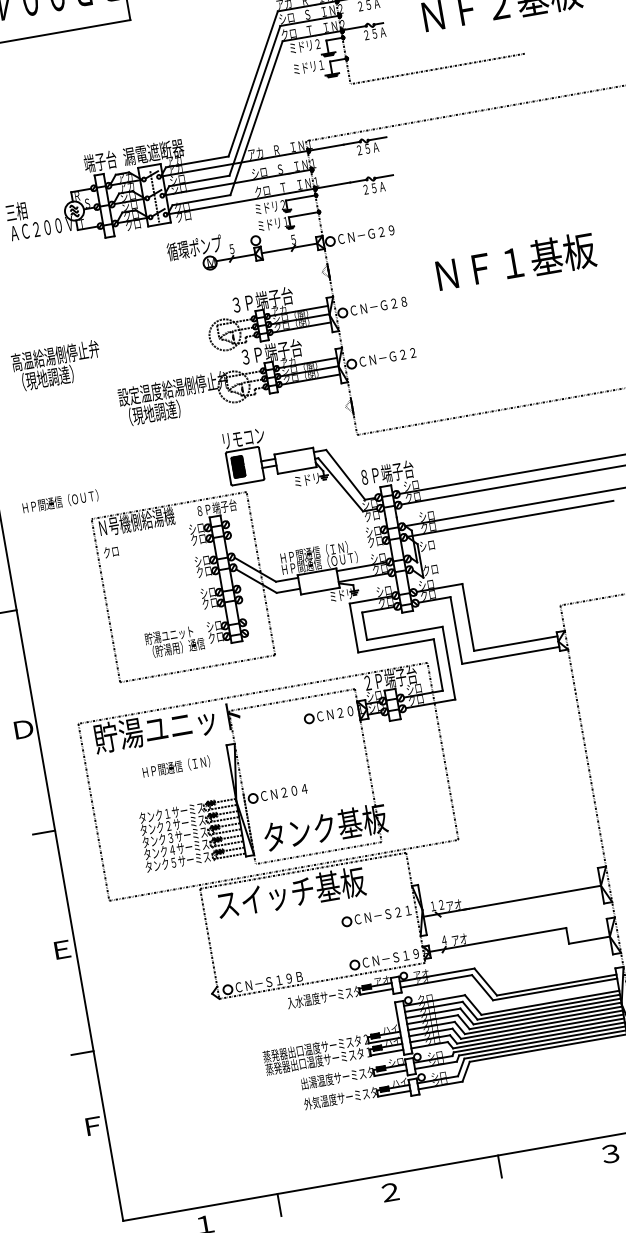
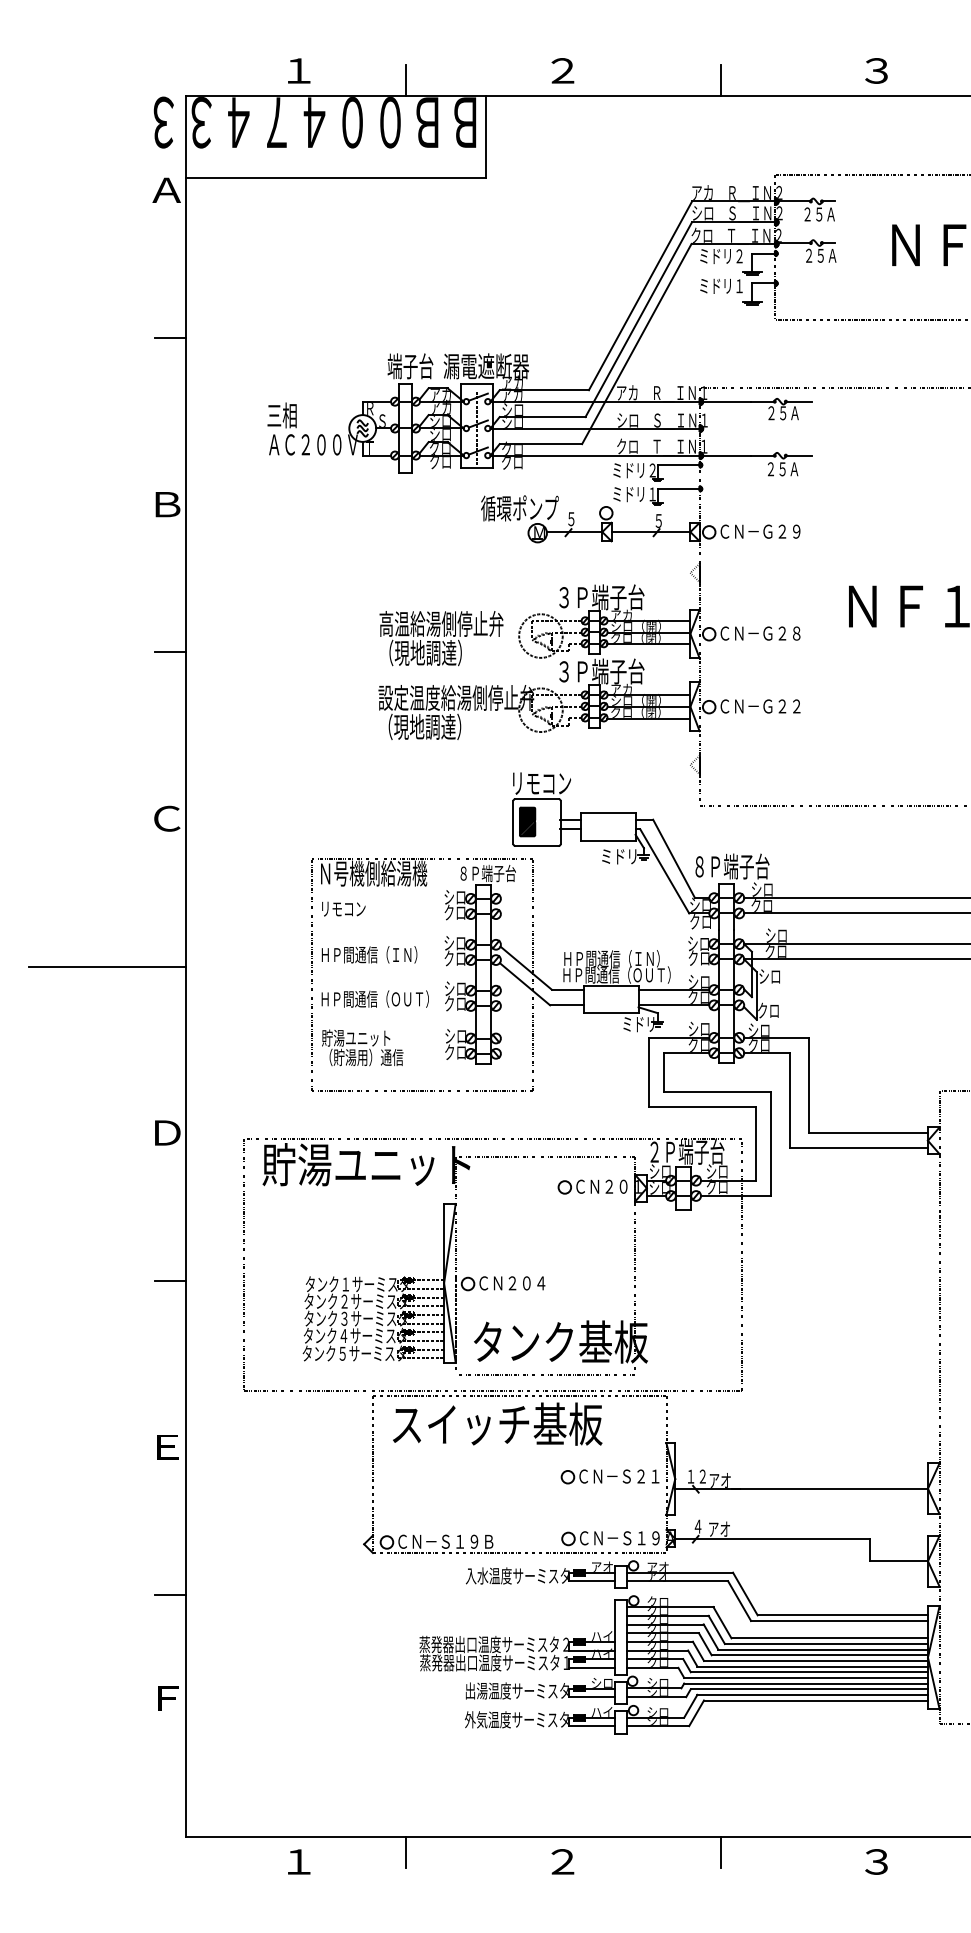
text: (57, 365) -> (441, 638), moved
text: (59, 501) -> (374, 998), moved
text: (119, 550) -> (342, 908), クロ -> リモコン
text: (174, 641) -> (362, 1047), moved
text: (176, 766) -> (369, 954), moved

